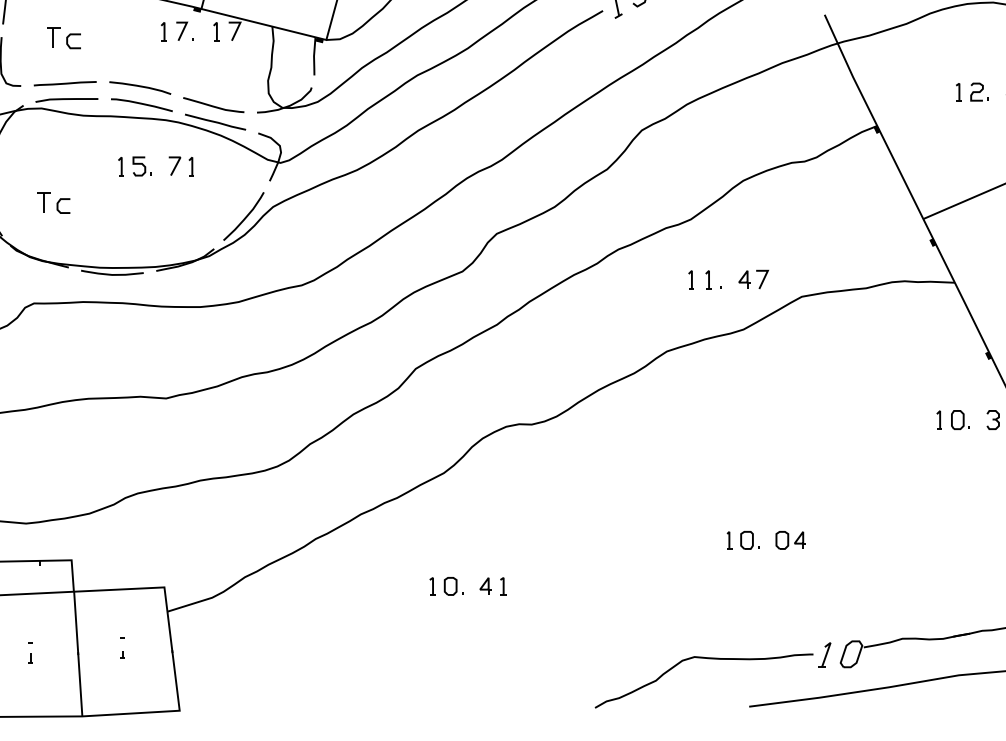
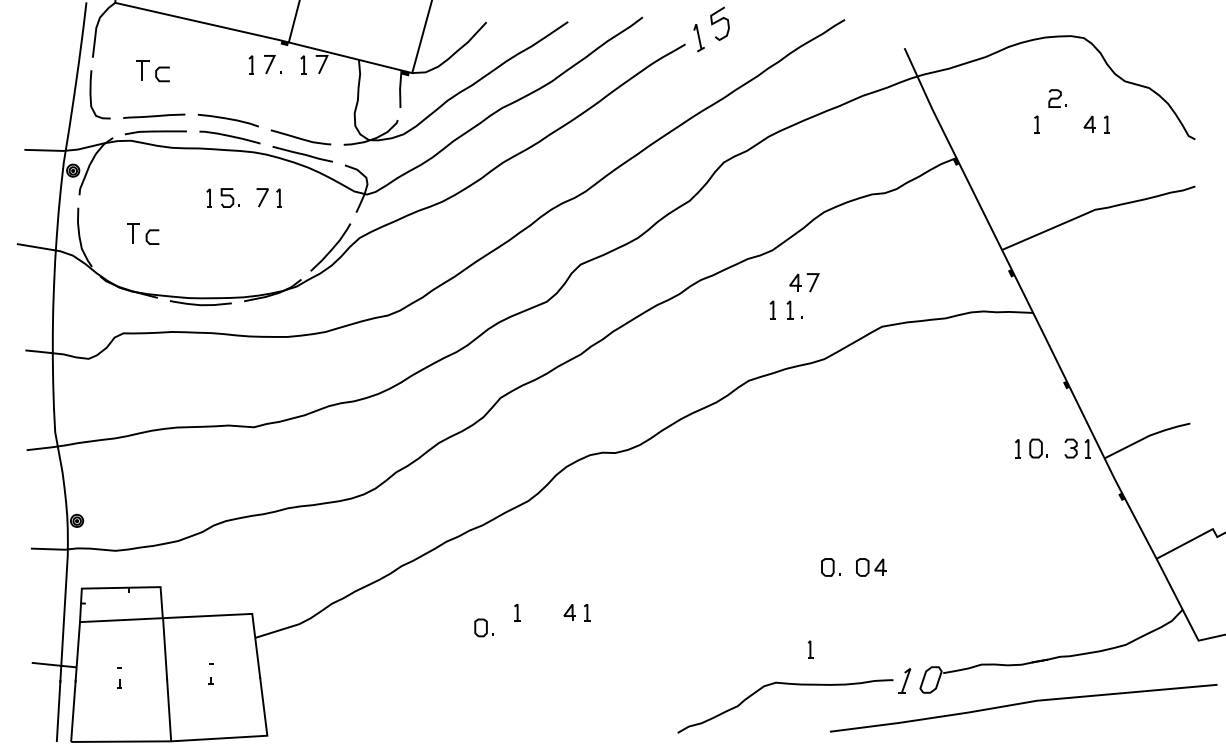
part: (979, 92) -> (1057, 98), moved
part: (753, 279) -> (804, 282), moved
part: (729, 540) -> (810, 649), moved
part: (453, 585) -> (483, 627), moved

